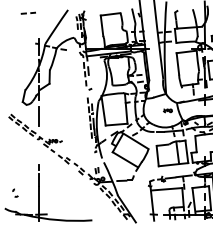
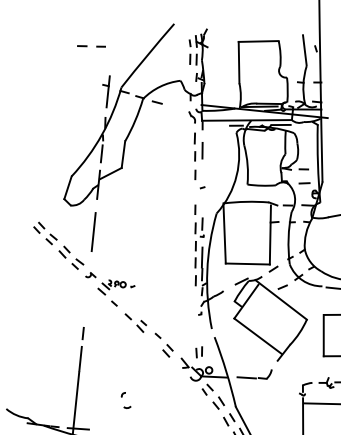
line: (26, 12) -> (87, 44), moved
part: (15, 192) -> (126, 399), moved

